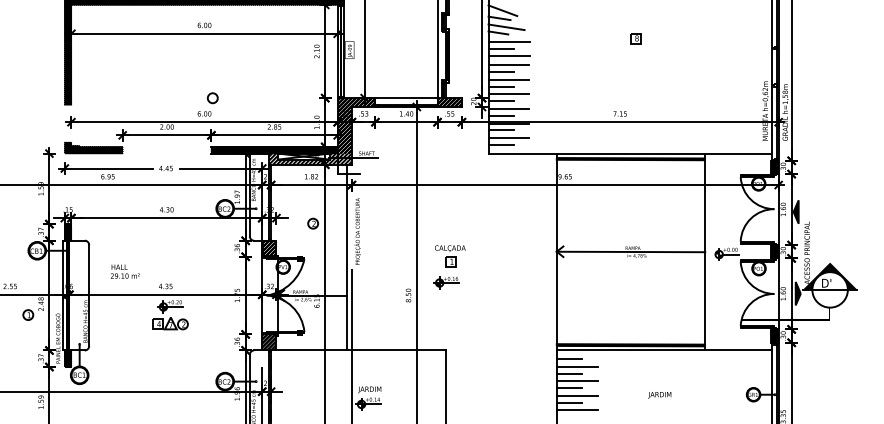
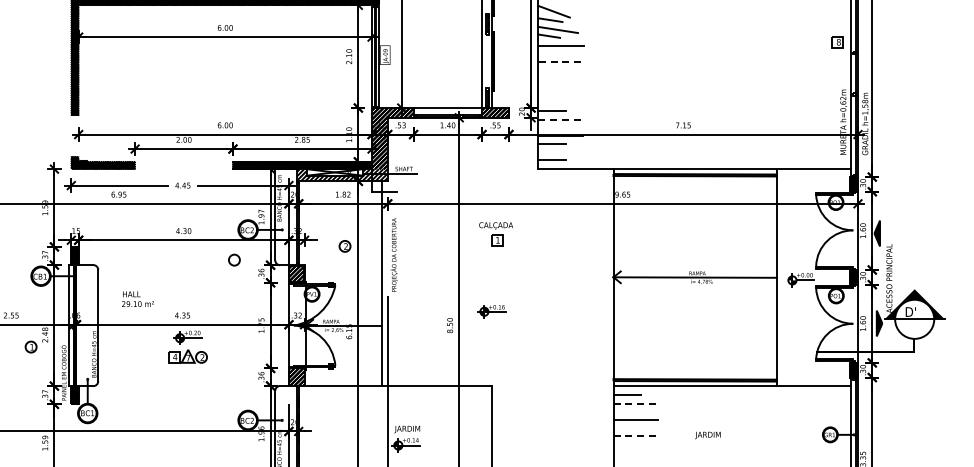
part: (635, 38) -> (837, 42), moved
line: (501, 48) -> (552, 53), removed
line: (509, 56) -> (561, 62), solid -> dashed
line: (508, 64) -> (560, 71), removed
line: (501, 72) -> (552, 79), removed
line: (508, 79) -> (560, 87), removed
line: (501, 86) -> (552, 95), removed
line: (508, 94) -> (560, 103), removed
circle: (212, 97) -> (234, 259), moved
line: (509, 108) -> (561, 119), solid -> dashed
line: (501, 115) -> (552, 127), removed
line: (508, 138) -> (560, 152), removed
part: (449, 256) -> (495, 234), moved
line: (577, 367) -> (636, 404), solid -> dashed
line: (569, 373) -> (627, 411), removed
line: (569, 388) -> (627, 427), removed
text: (659, 395) -> (707, 435), moved
line: (577, 396) -> (636, 436), solid -> dashed
line: (569, 402) -> (627, 443), removed
line: (576, 410) -> (635, 452), removed

